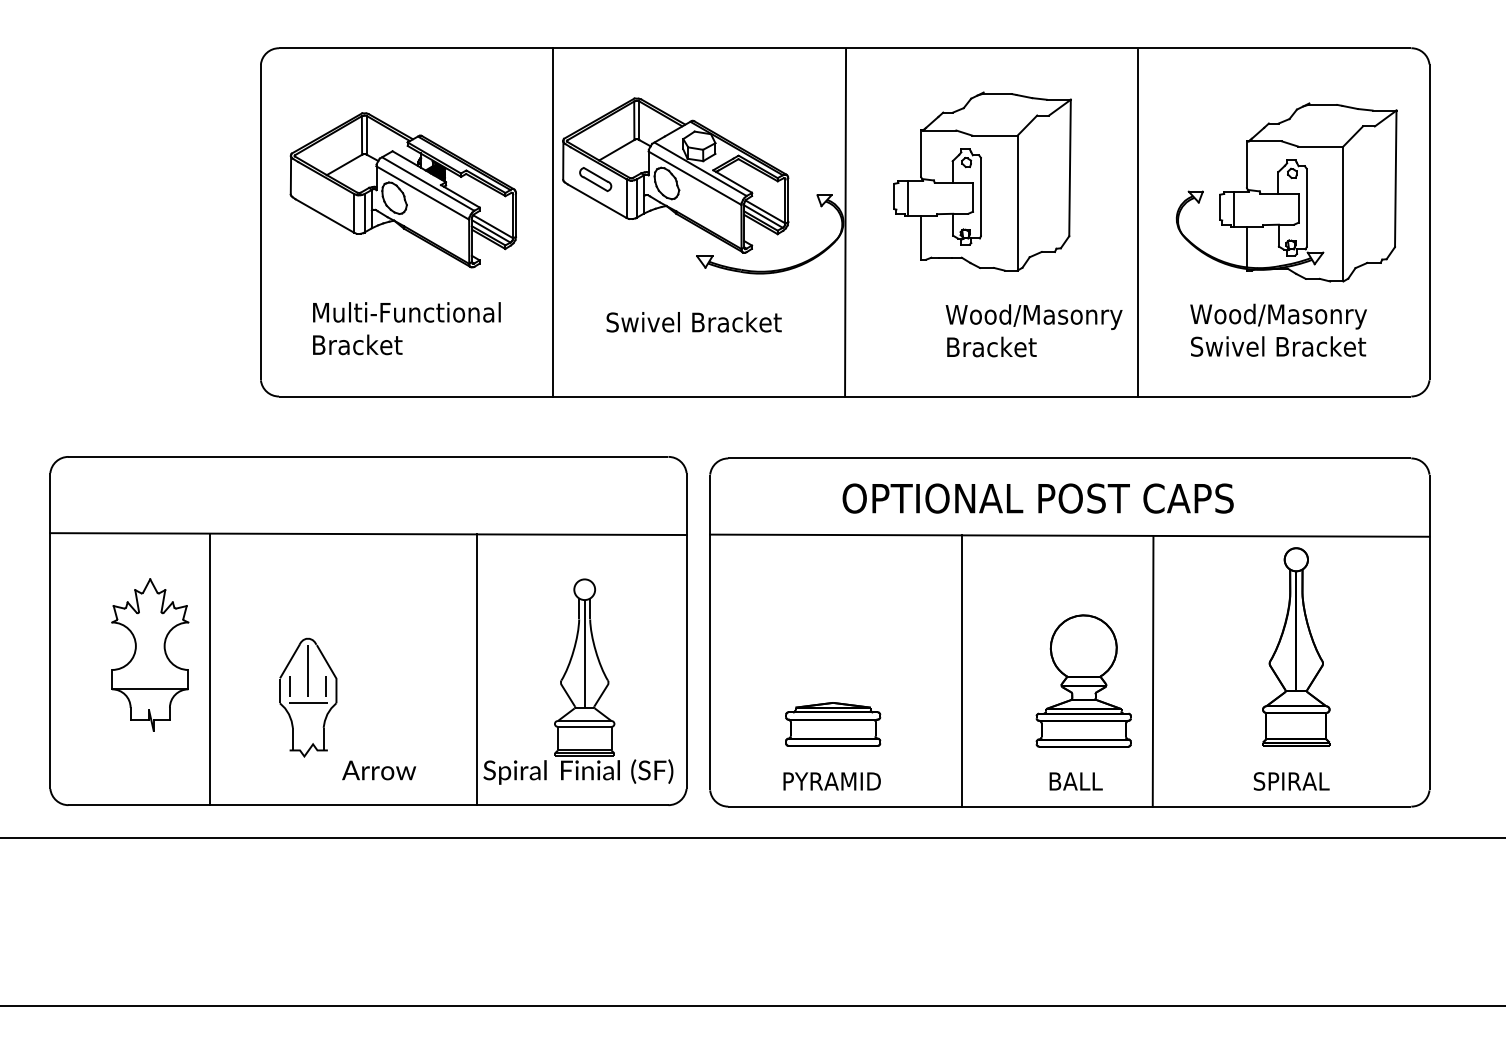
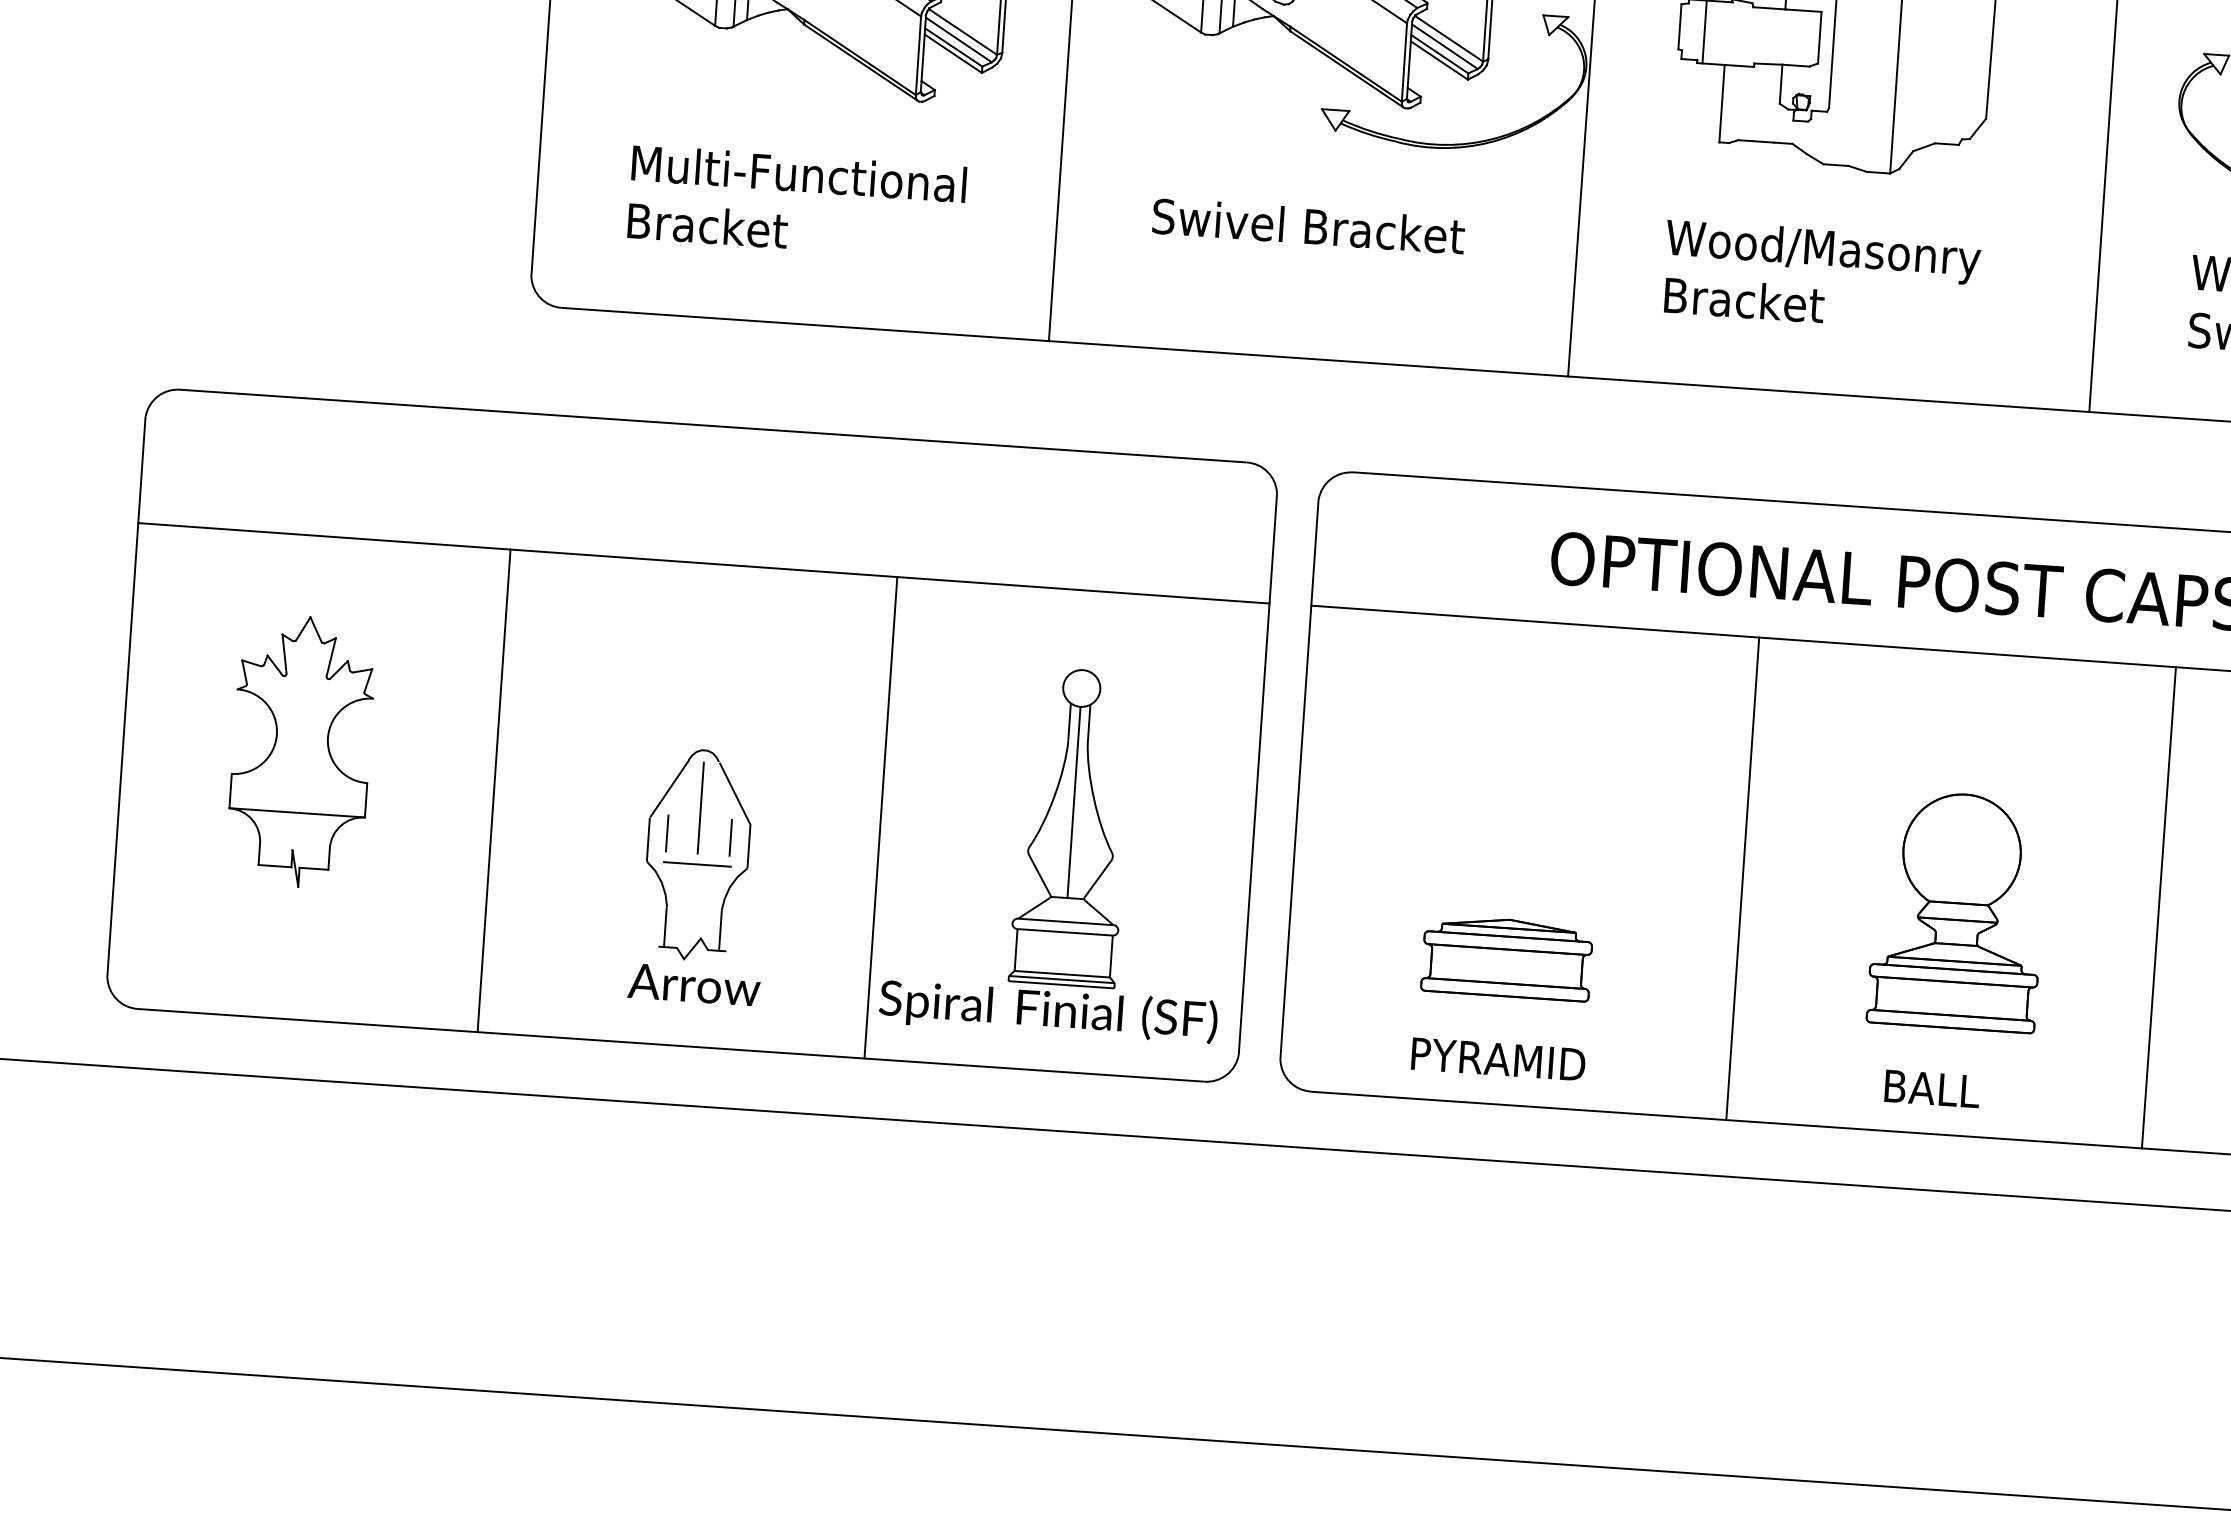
text: (1033, 330) -> (1820, 275), moved
line: (209, 669) -> (493, 790), moved
line: (1152, 671) -> (2157, 907), moved
part: (308, 697) -> (698, 854), moved

